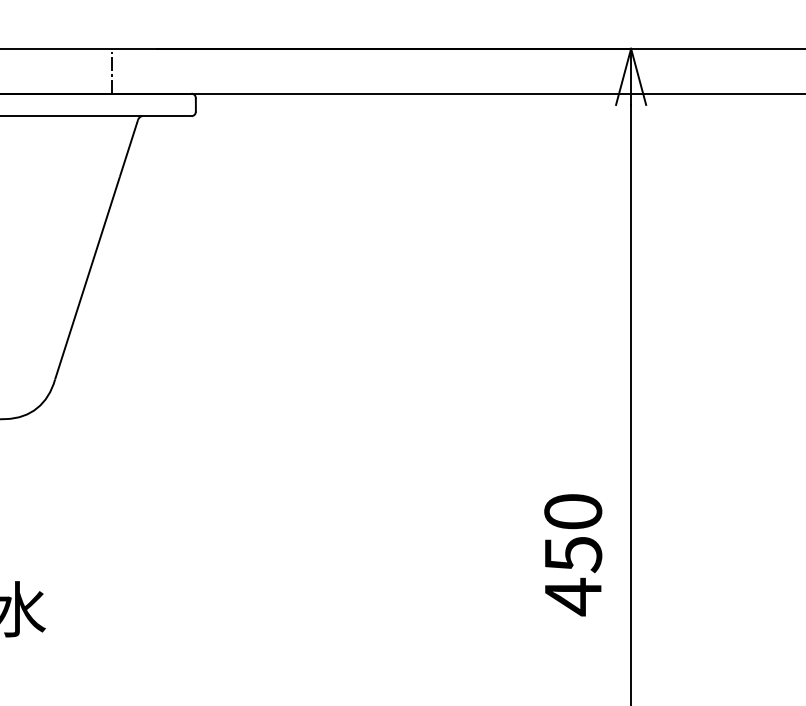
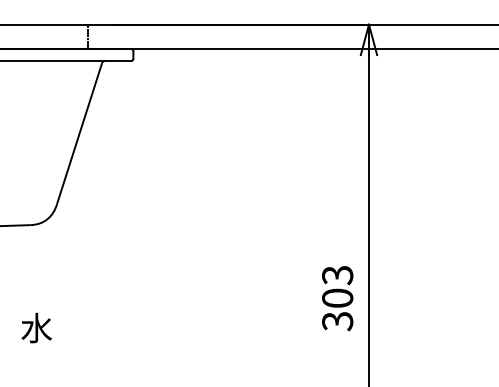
text: (572, 554) -> (337, 298), 450 -> 303

